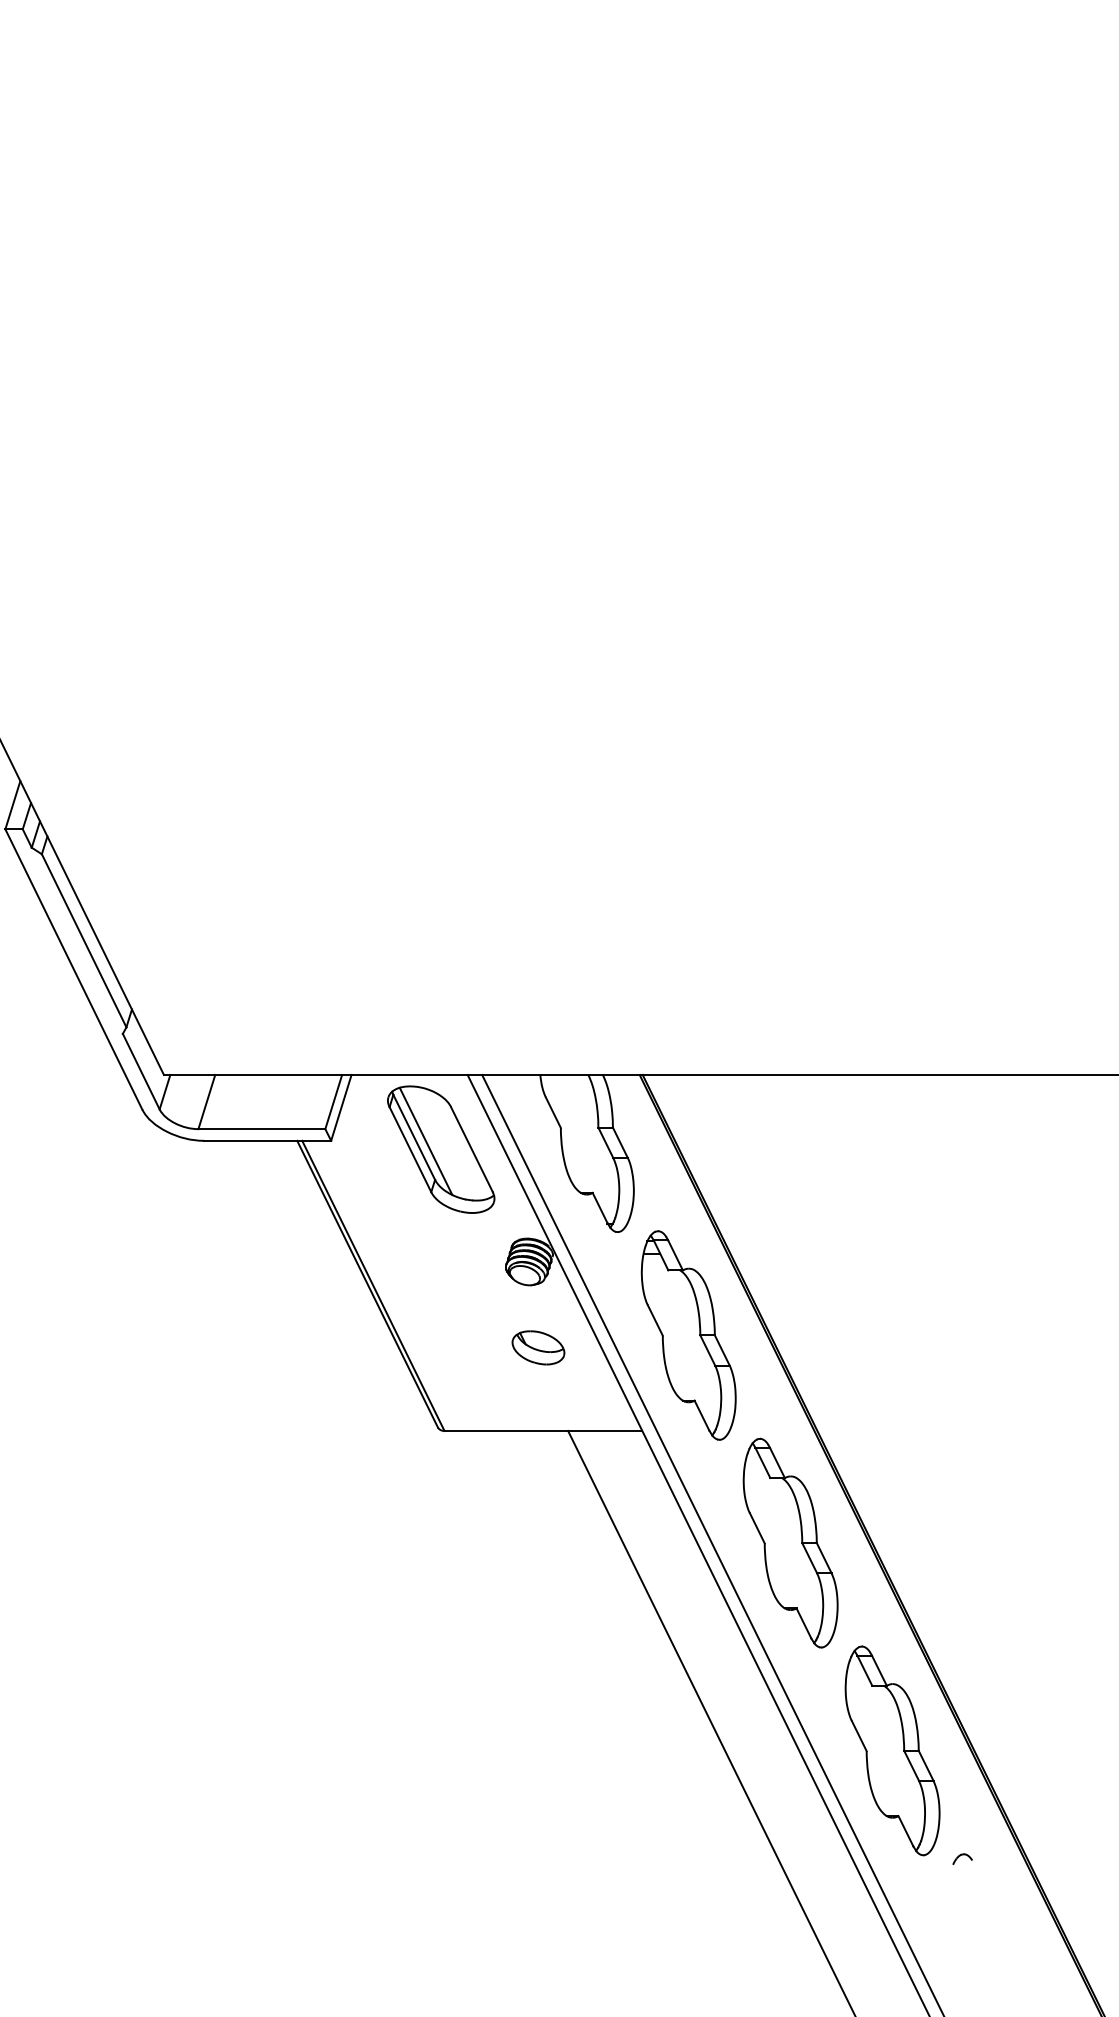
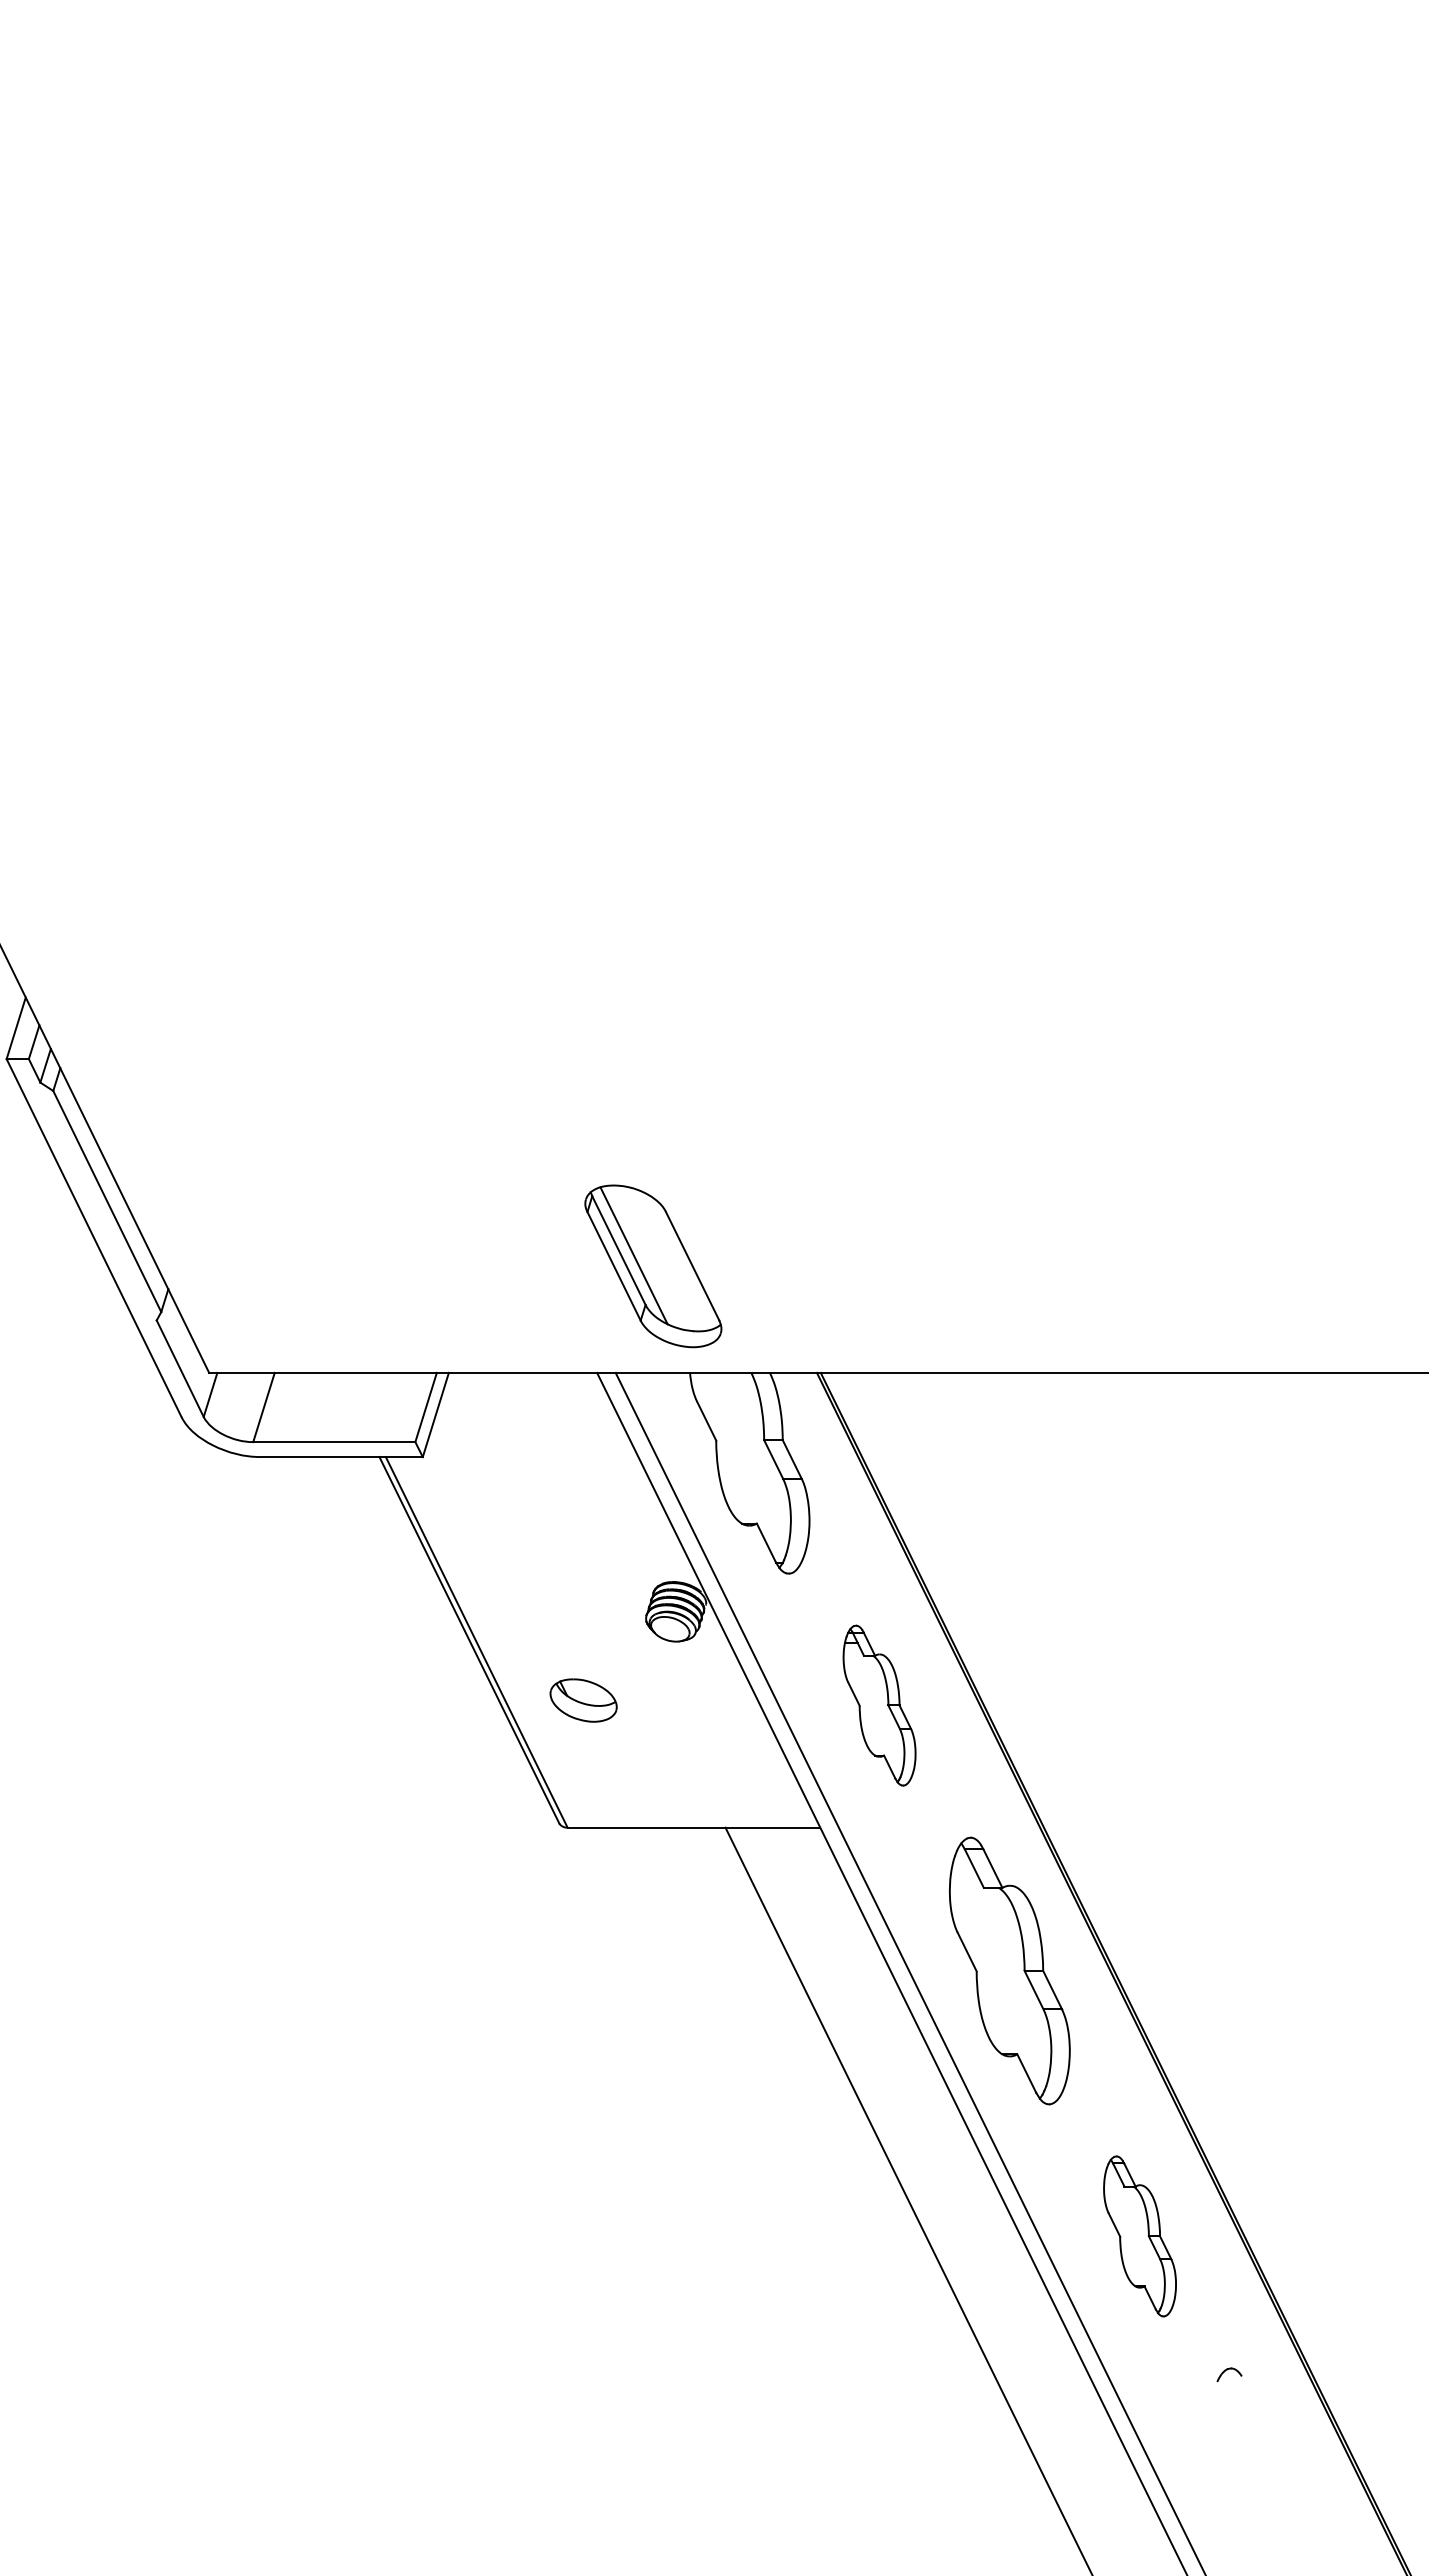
part: (441, 1149) -> (653, 1266), moved
part: (688, 1335) -> (879, 1705), size x0.6
part: (538, 1347) -> (583, 1700), moved
part: (892, 1750) -> (1139, 2236), size x0.6

